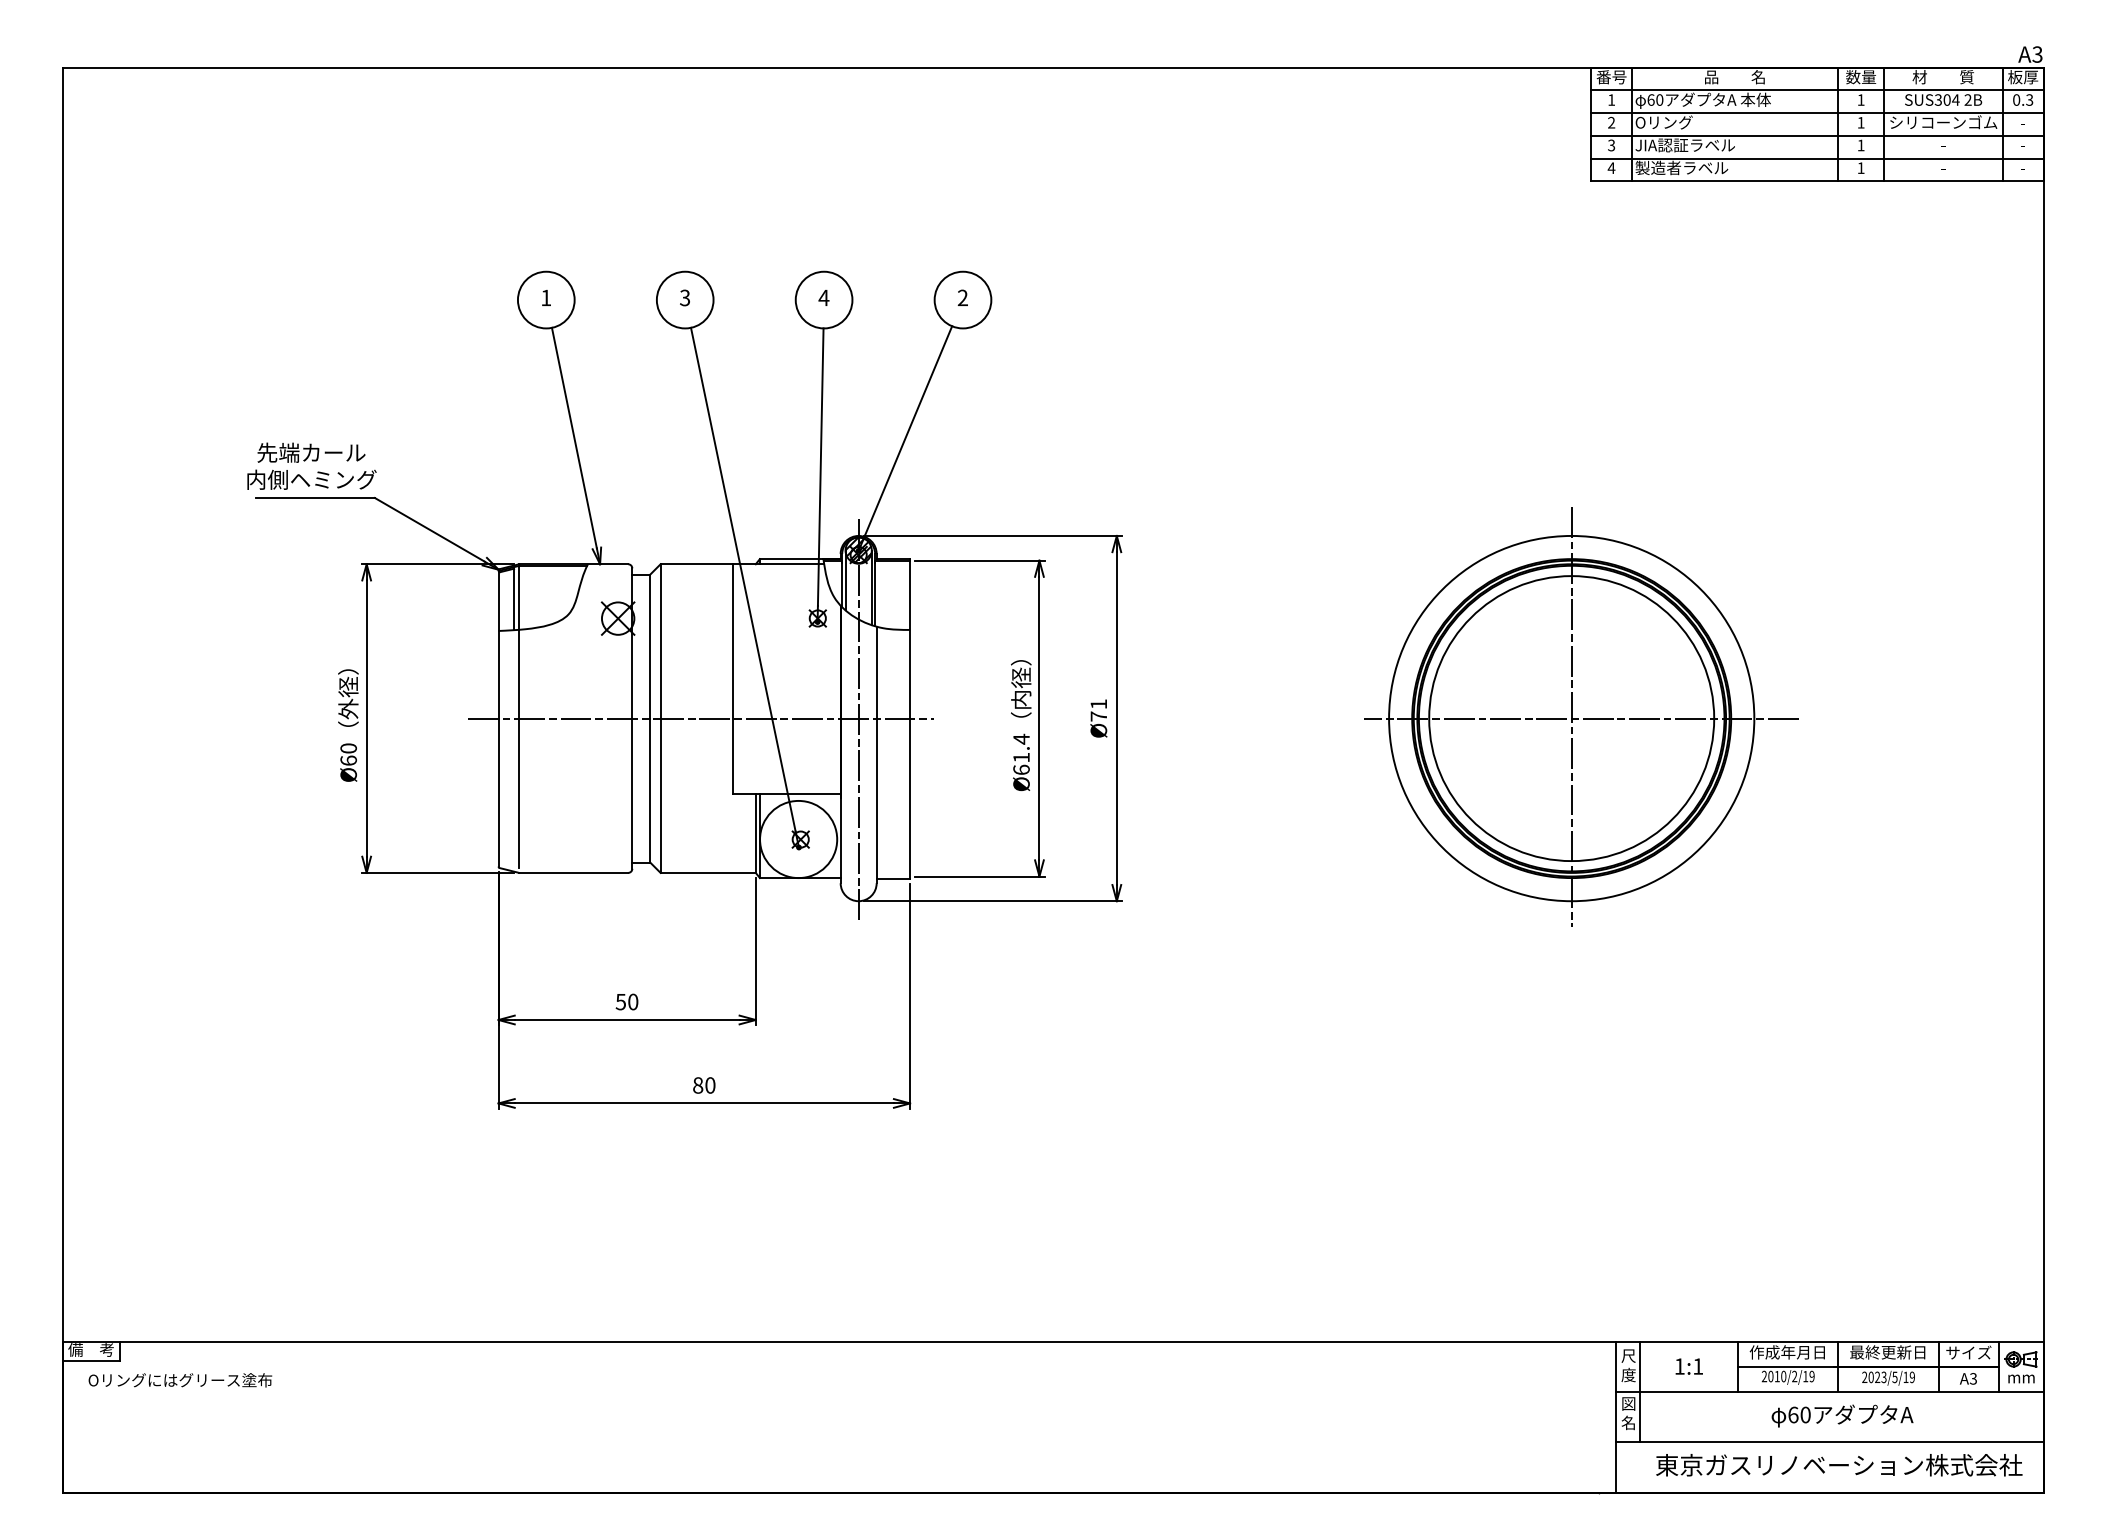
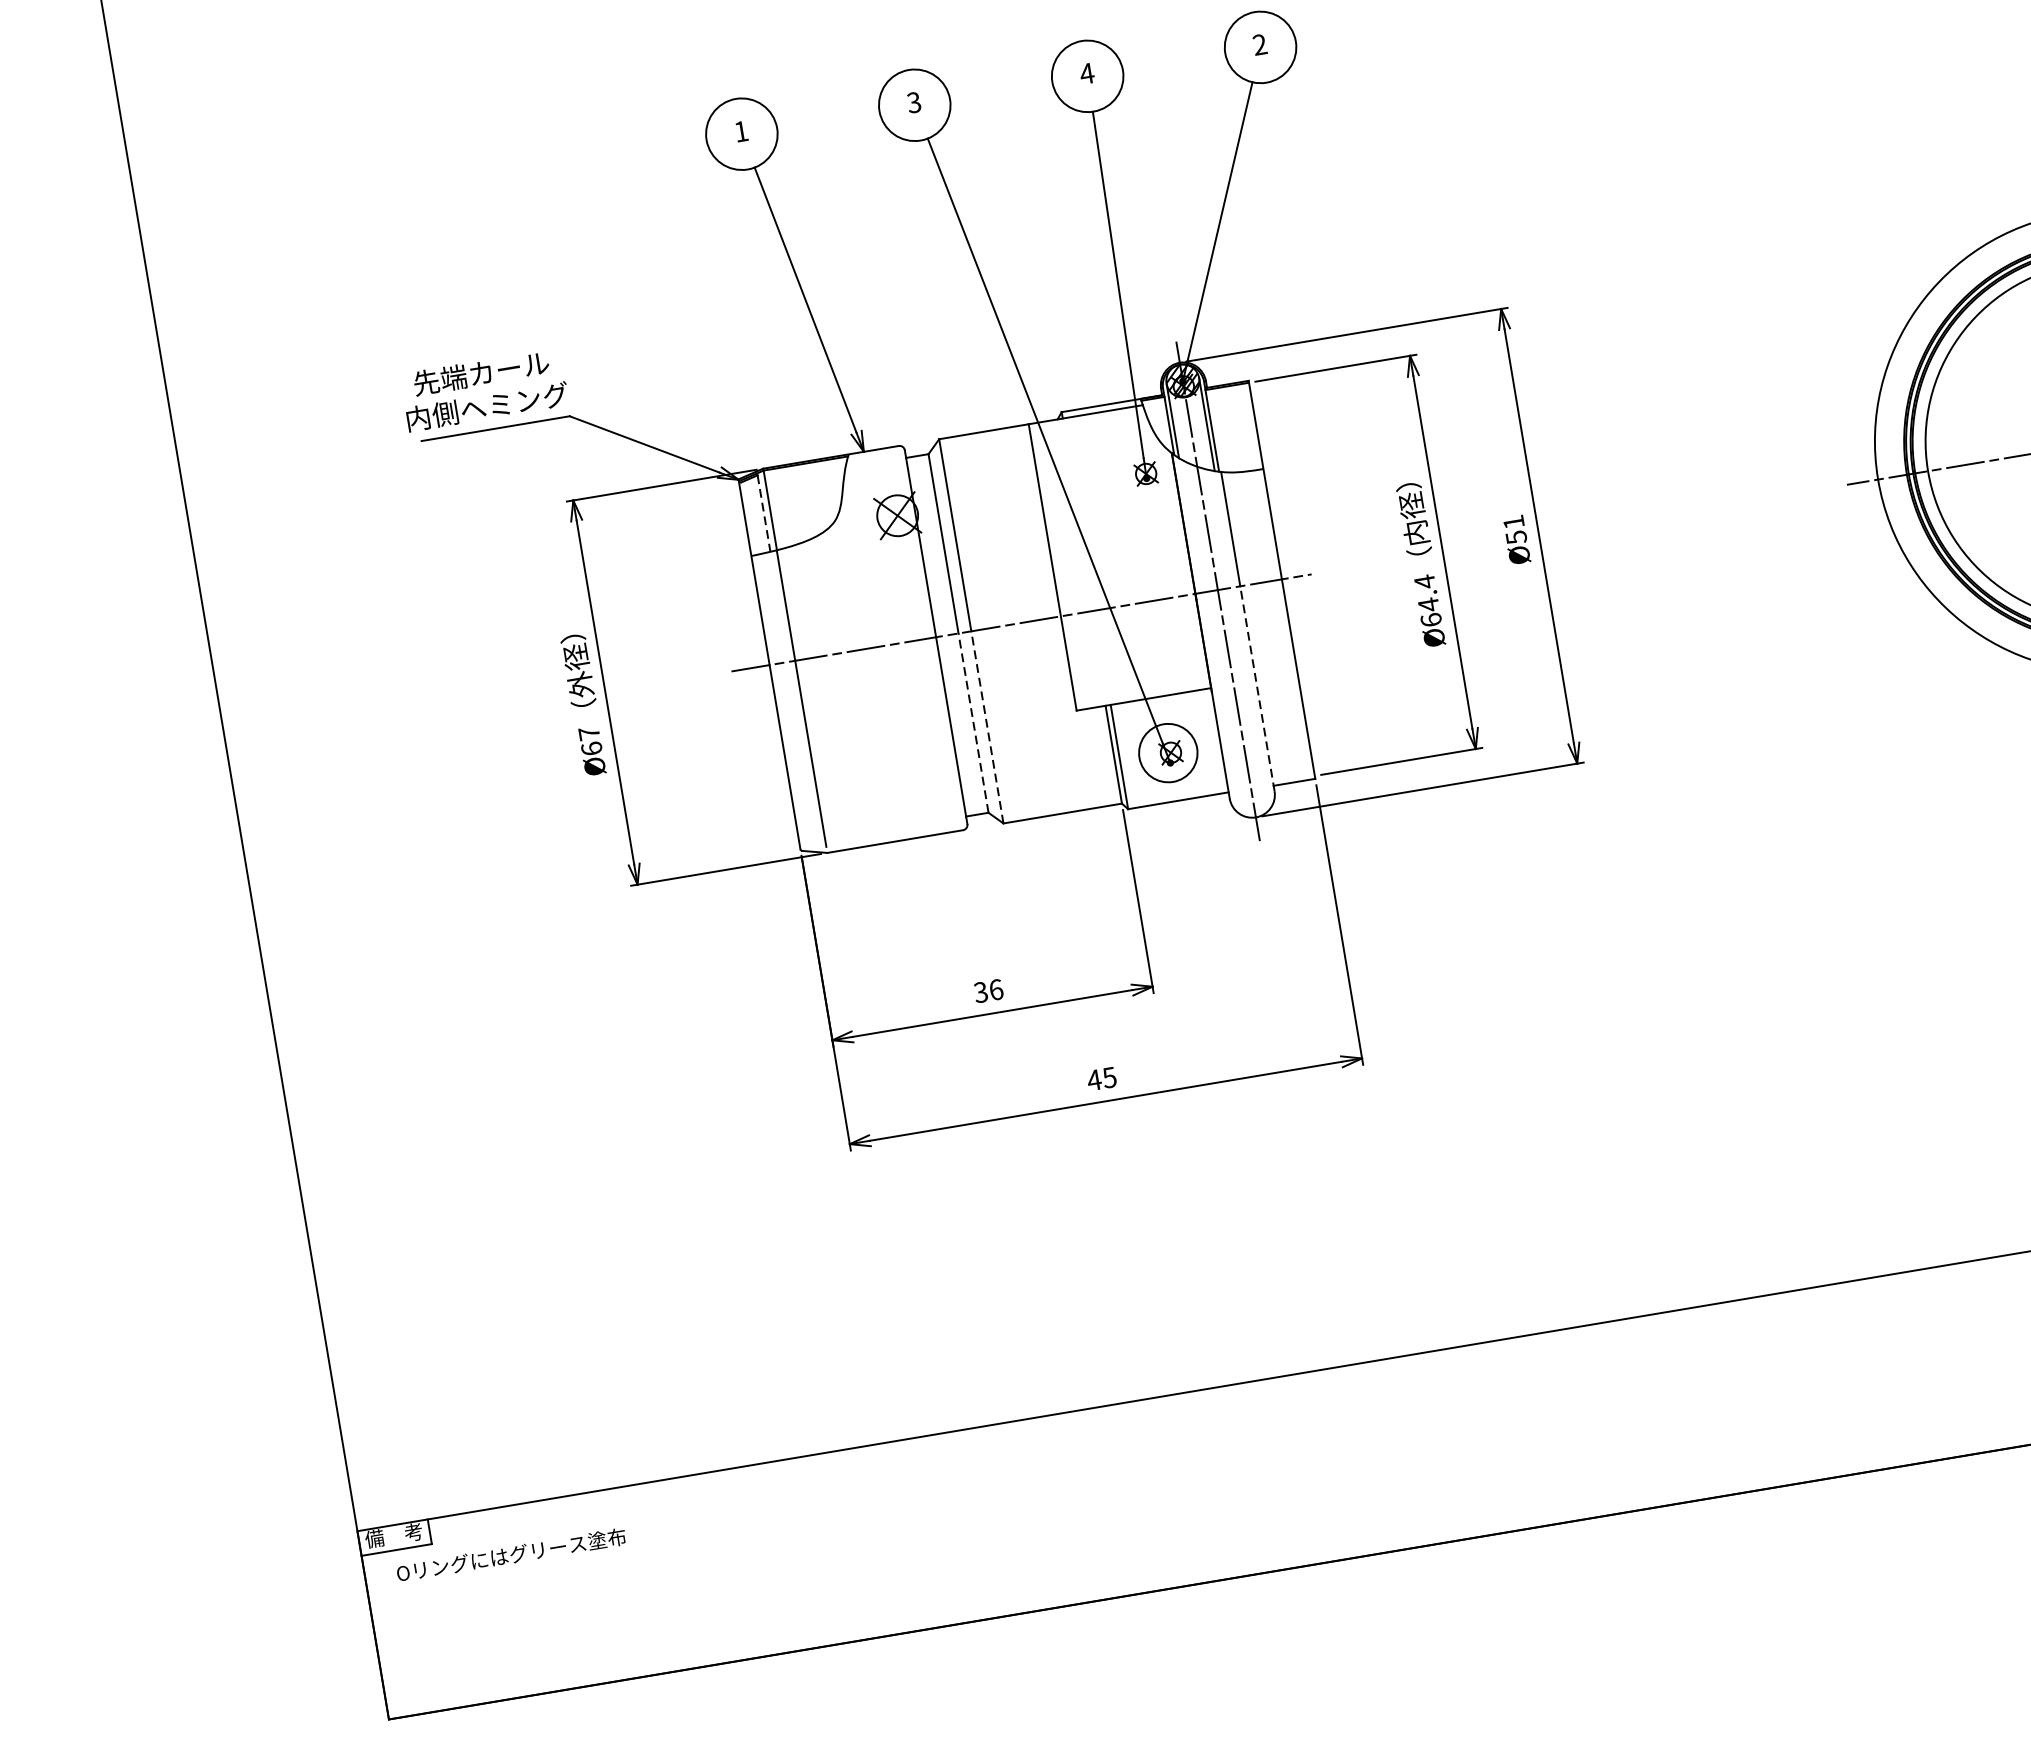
line: (514, 599) -> (764, 513), solid -> dashed
text: (1098, 716) -> (1515, 537), Ø71 -> Ø51
text: (348, 748) -> (589, 733), Ø60 -> Ø67
text: (1021, 757) -> (1428, 604), Ø61.4 -> Ø64.4
line: (650, 790) -> (973, 722), solid -> dashed
line: (660, 795) -> (987, 727), solid -> dashed
line: (876, 800) -> (1257, 688), solid -> dashed
circle: (798, 839) -> (1168, 753), size x0.6
text: (627, 1001) -> (989, 990), 50 -> 36
text: (703, 1085) -> (1101, 1079), 80 -> 45

